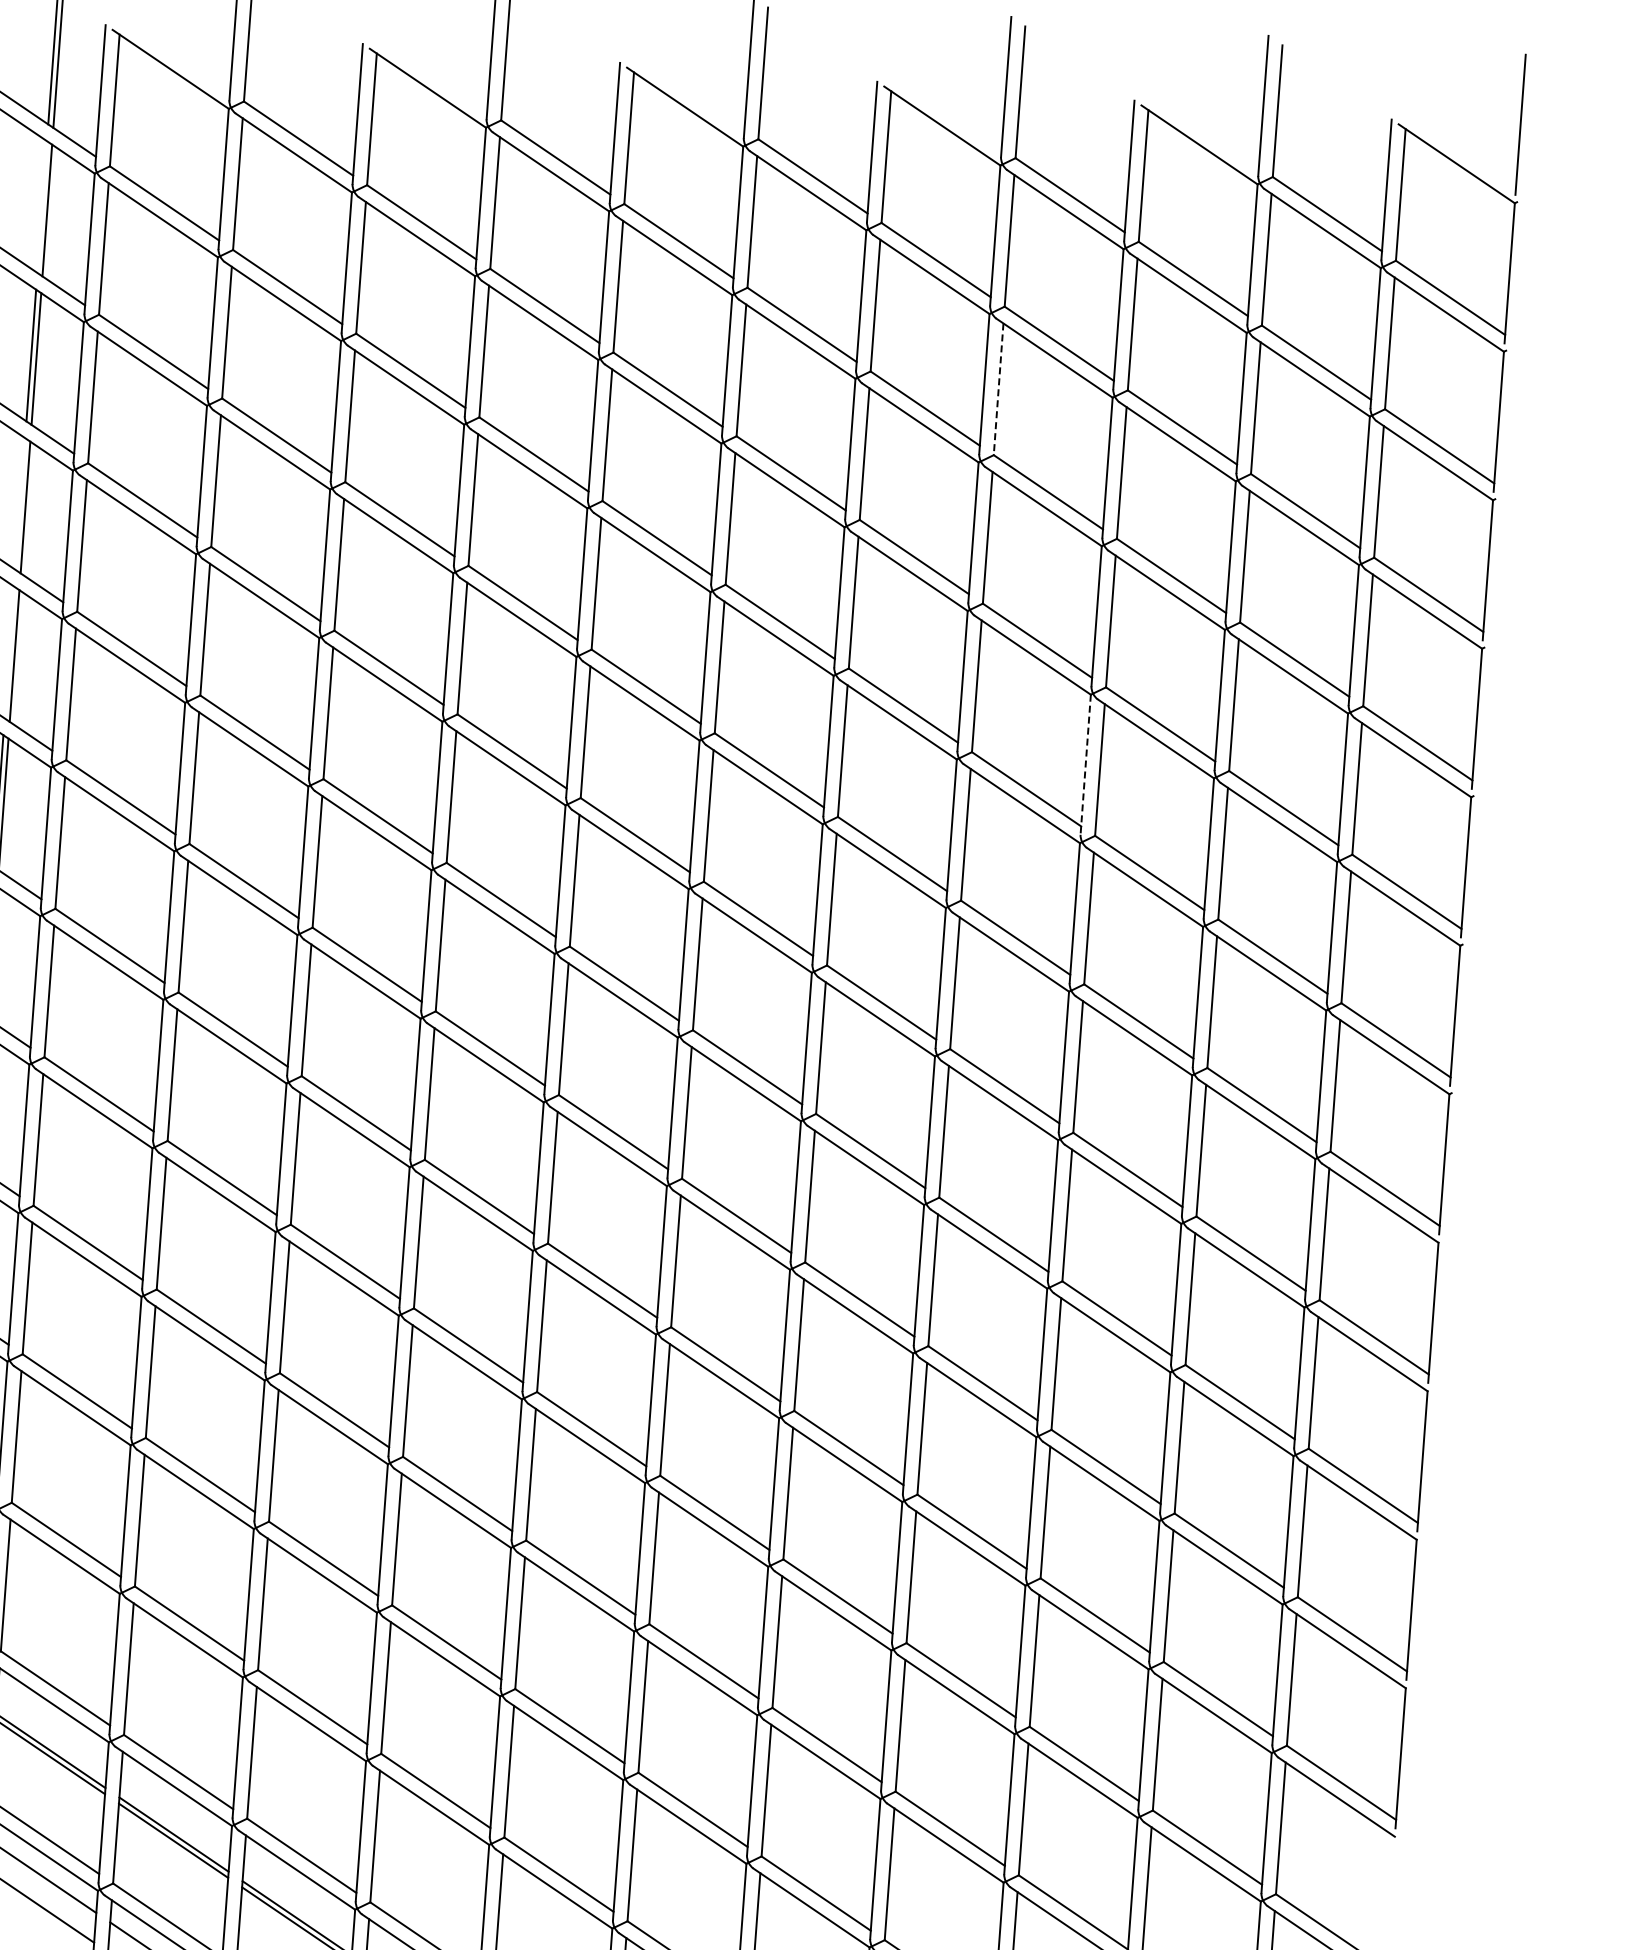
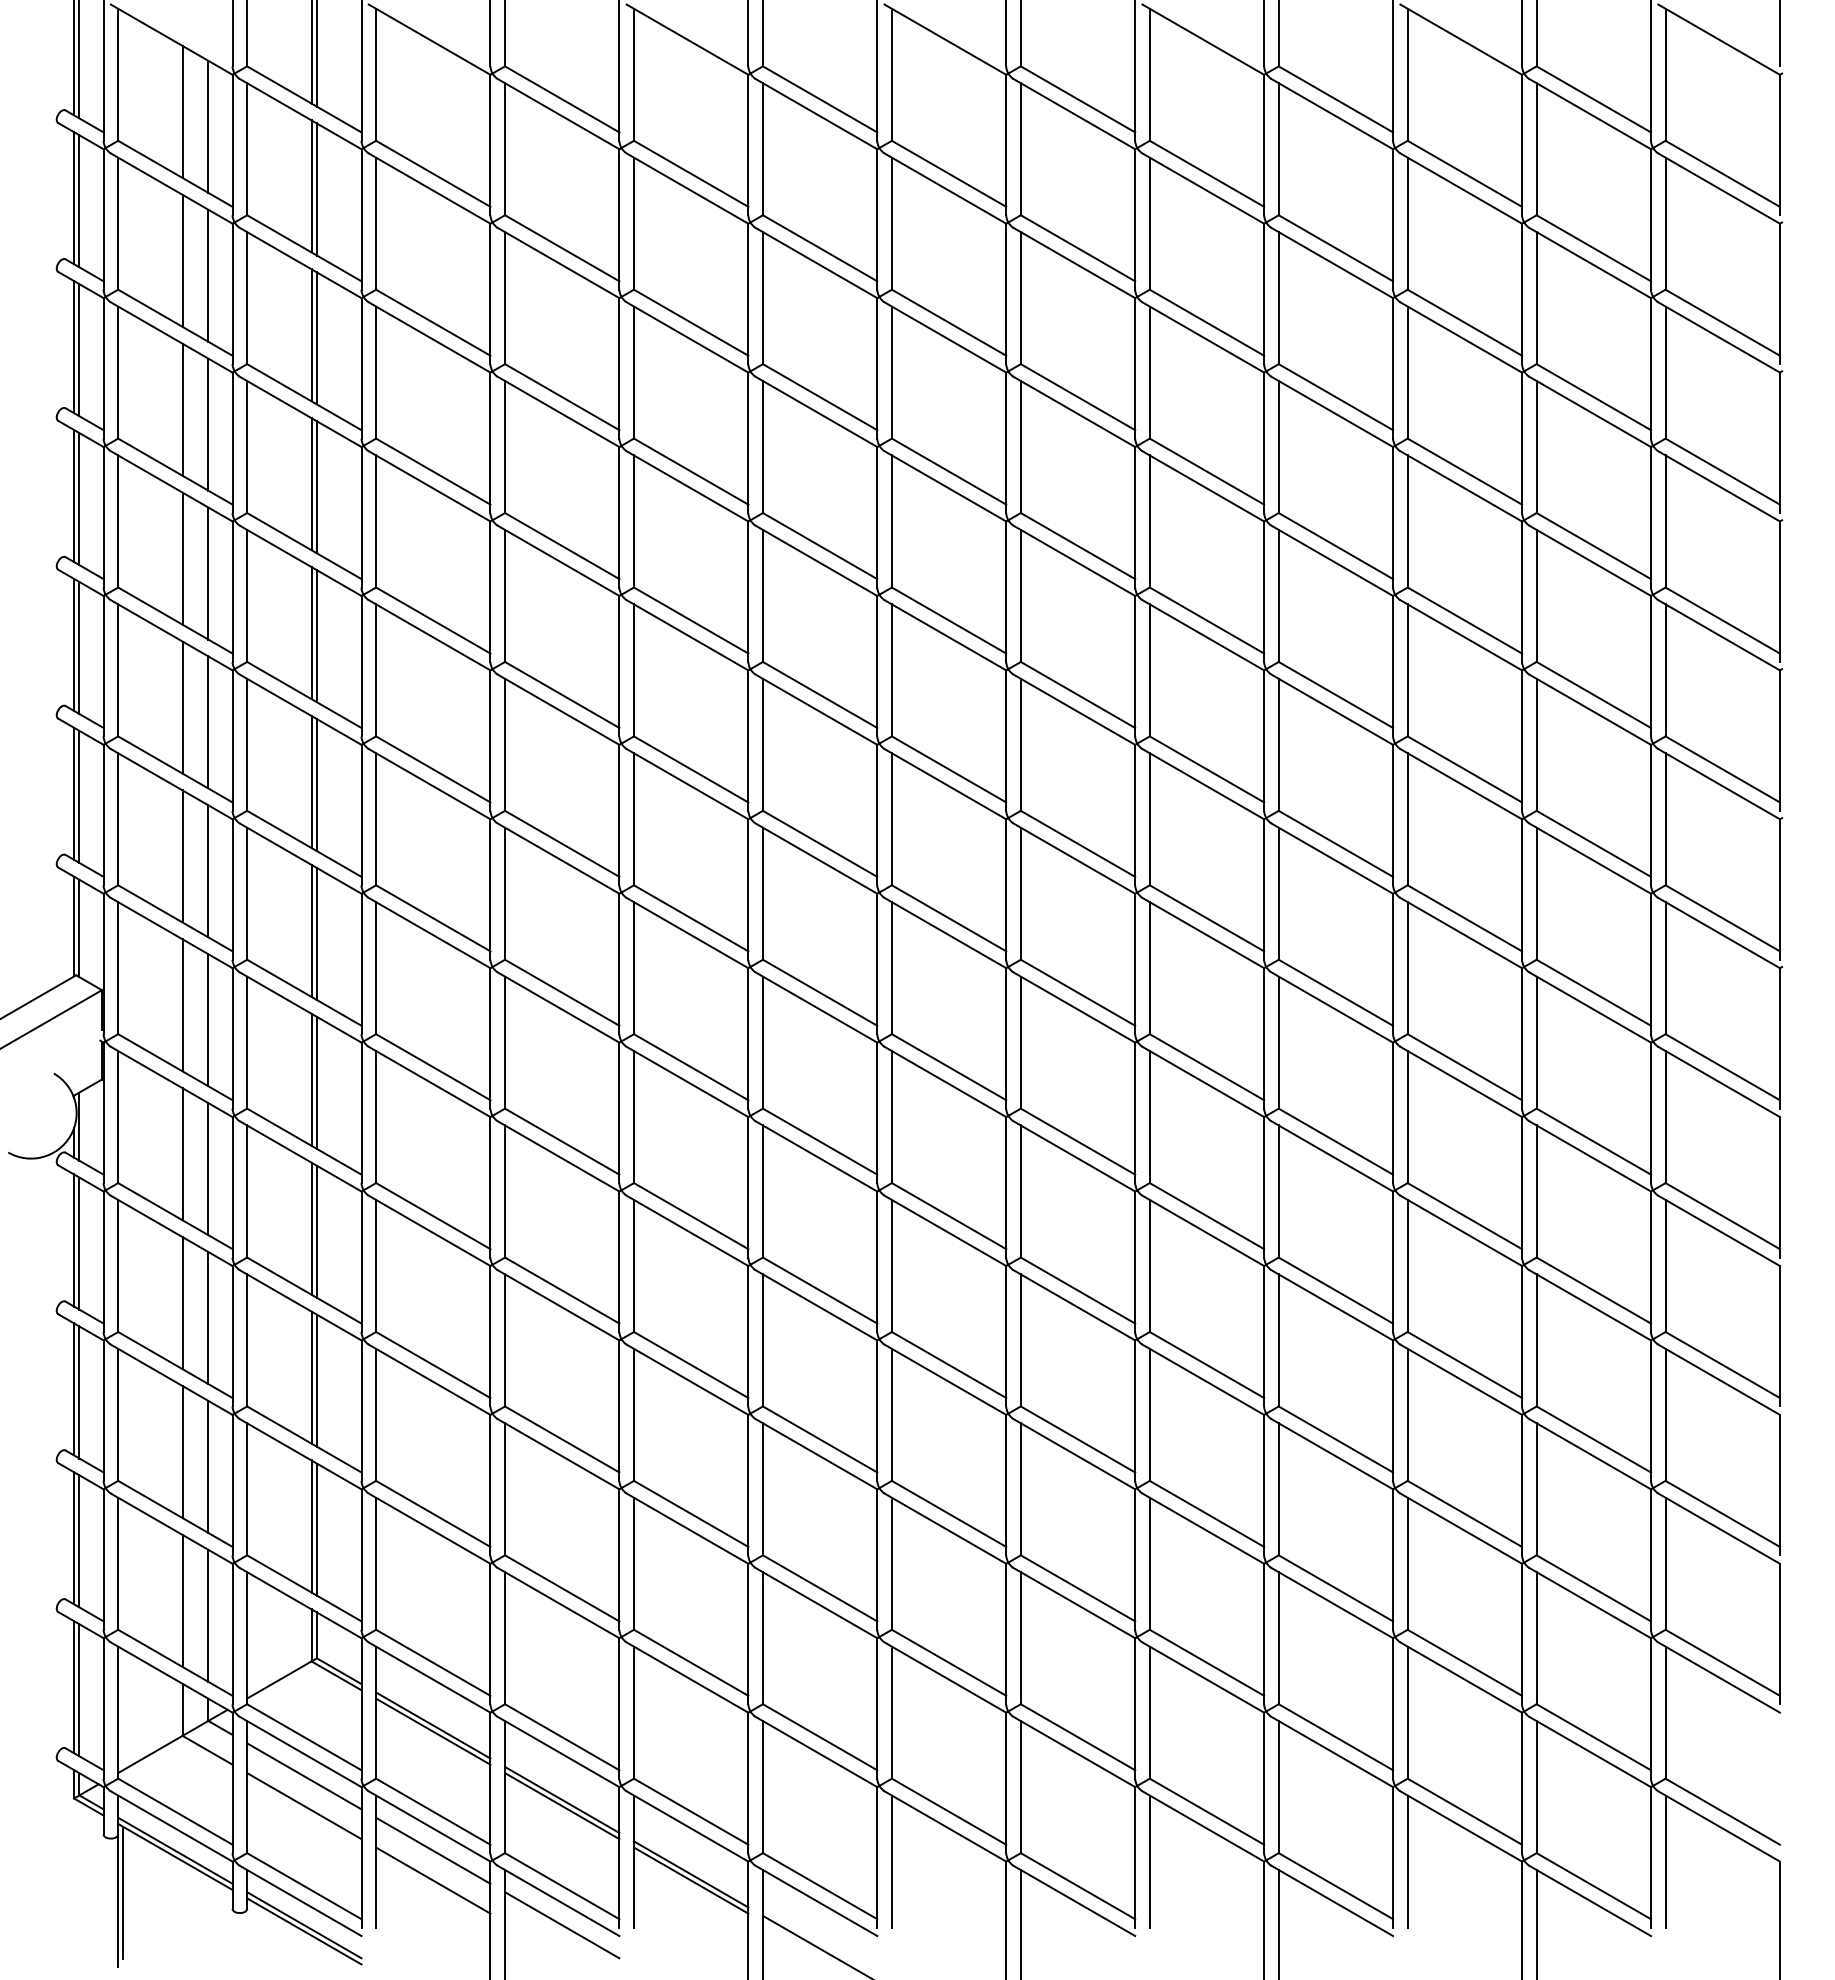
line: (42, 207) -> (311, 186), added
line: (998, 389) -> (1278, 298), dashed -> solid
line: (20, 504) -> (311, 484), added
line: (9, 652) -> (311, 633), added
line: (1086, 765) -> (1393, 666), dashed -> solid

